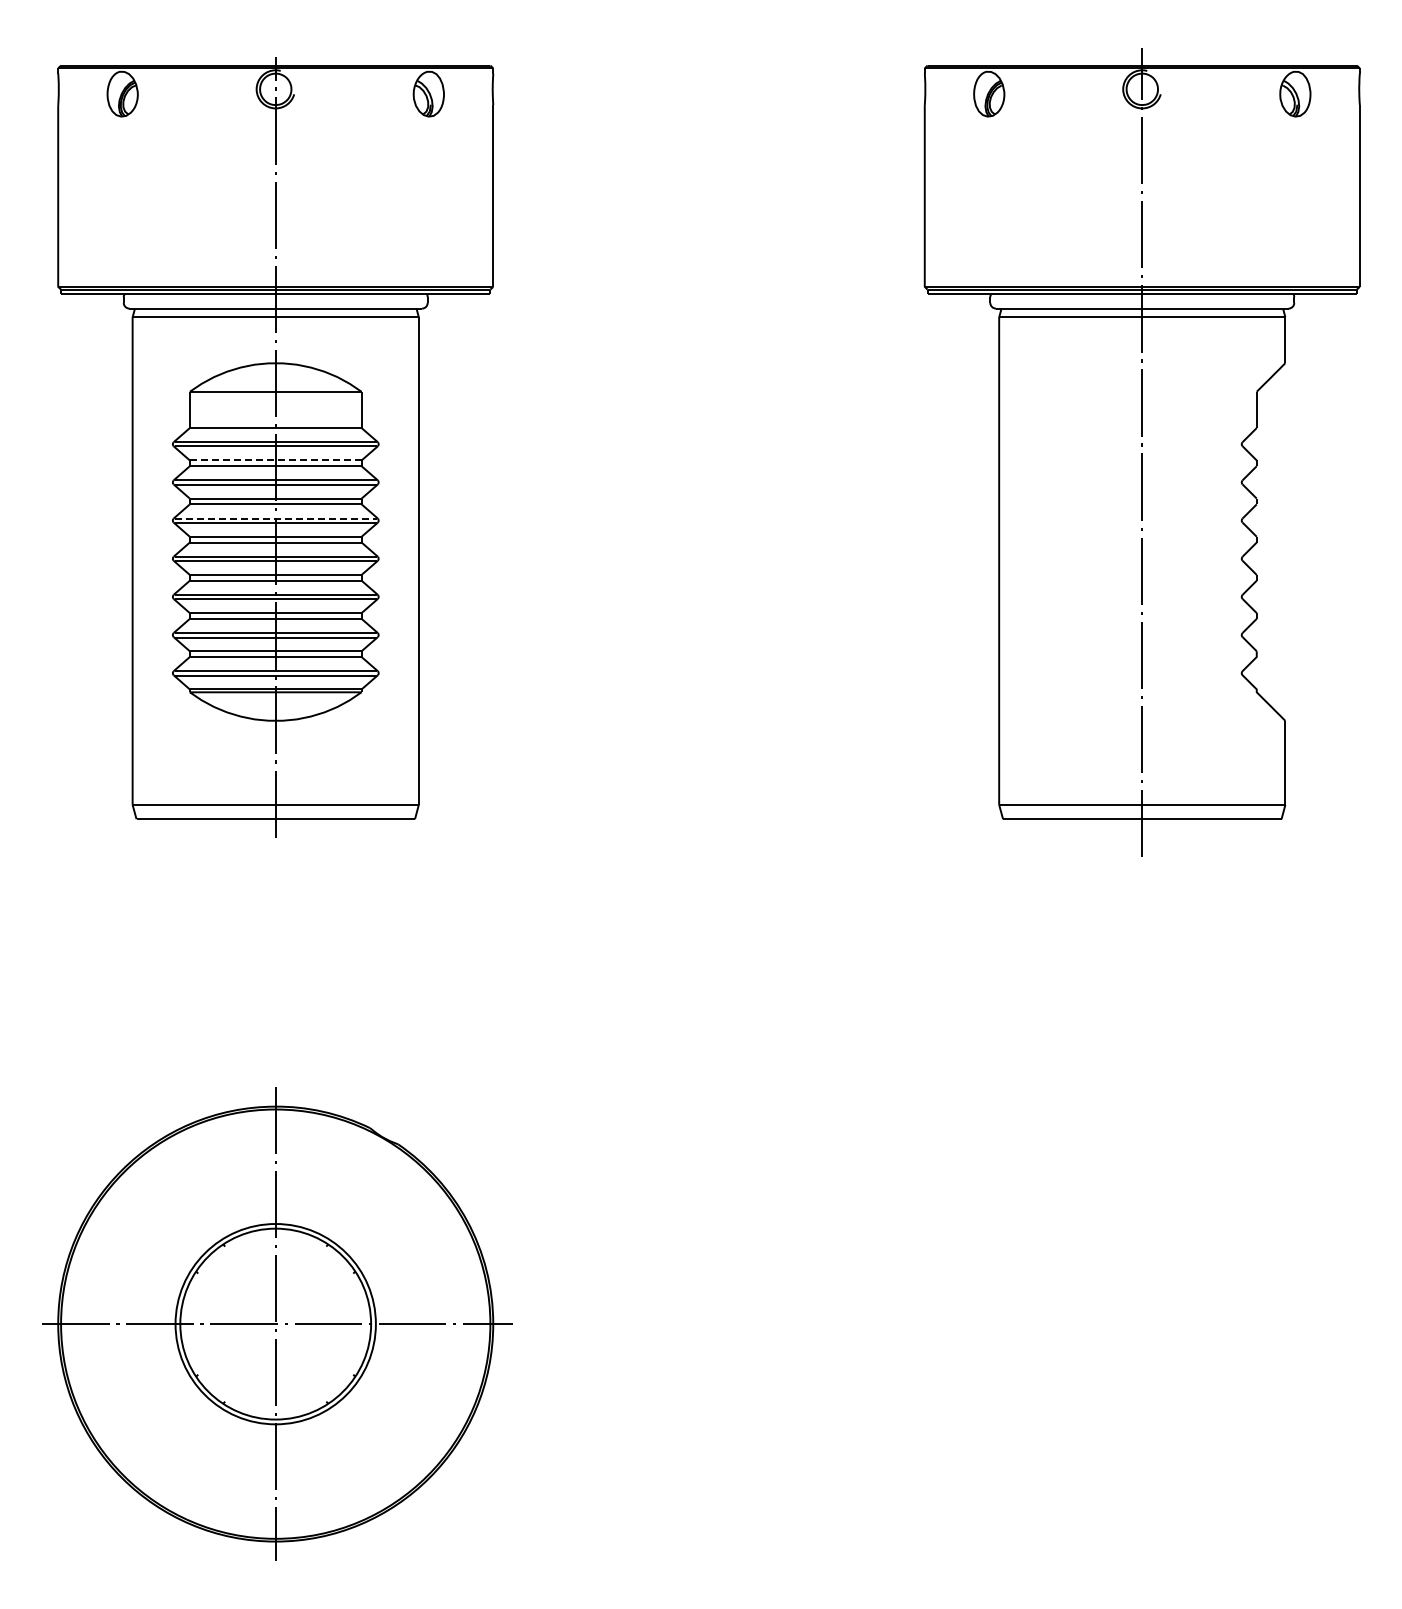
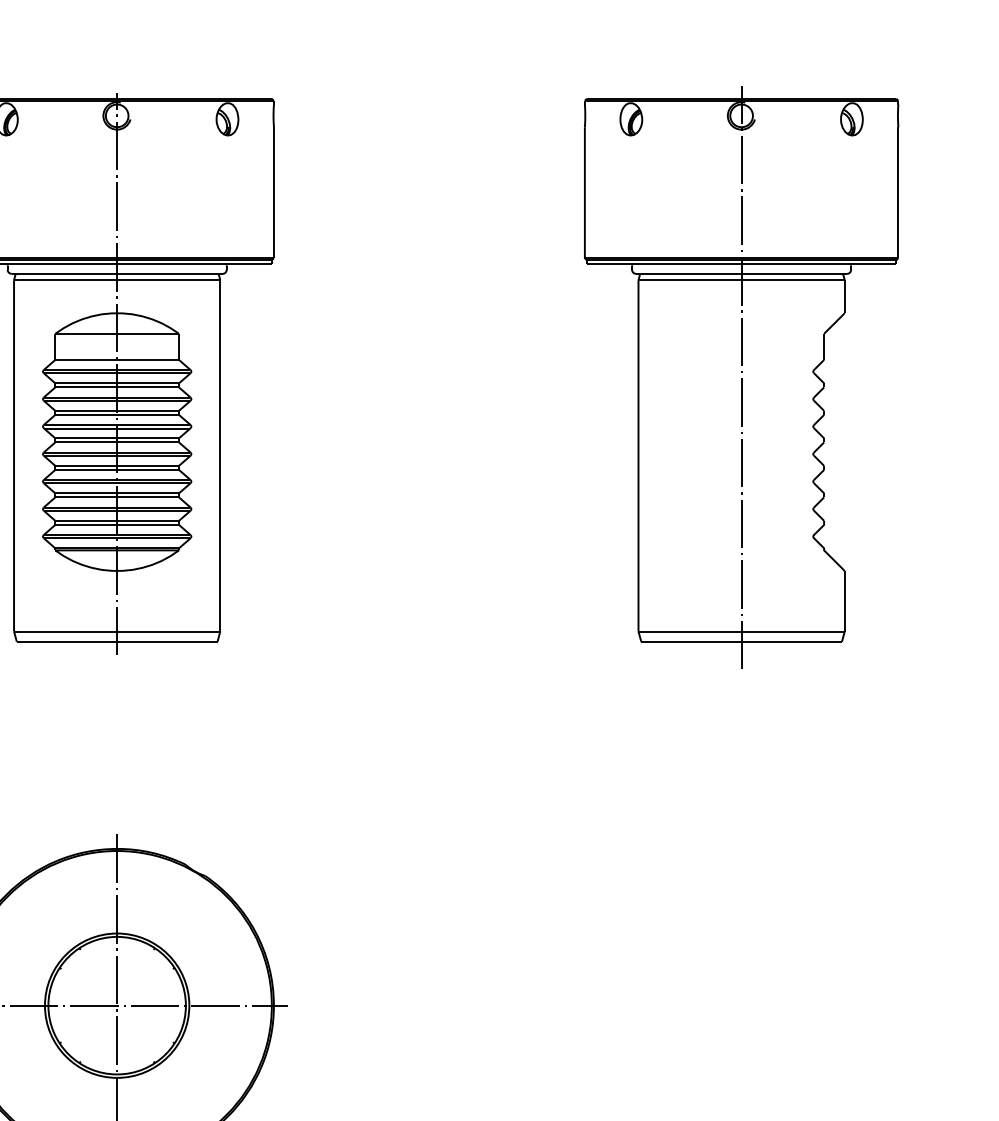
line: (275, 460) -> (117, 383), dashed -> solid
line: (276, 518) -> (117, 425), dashed -> solid

